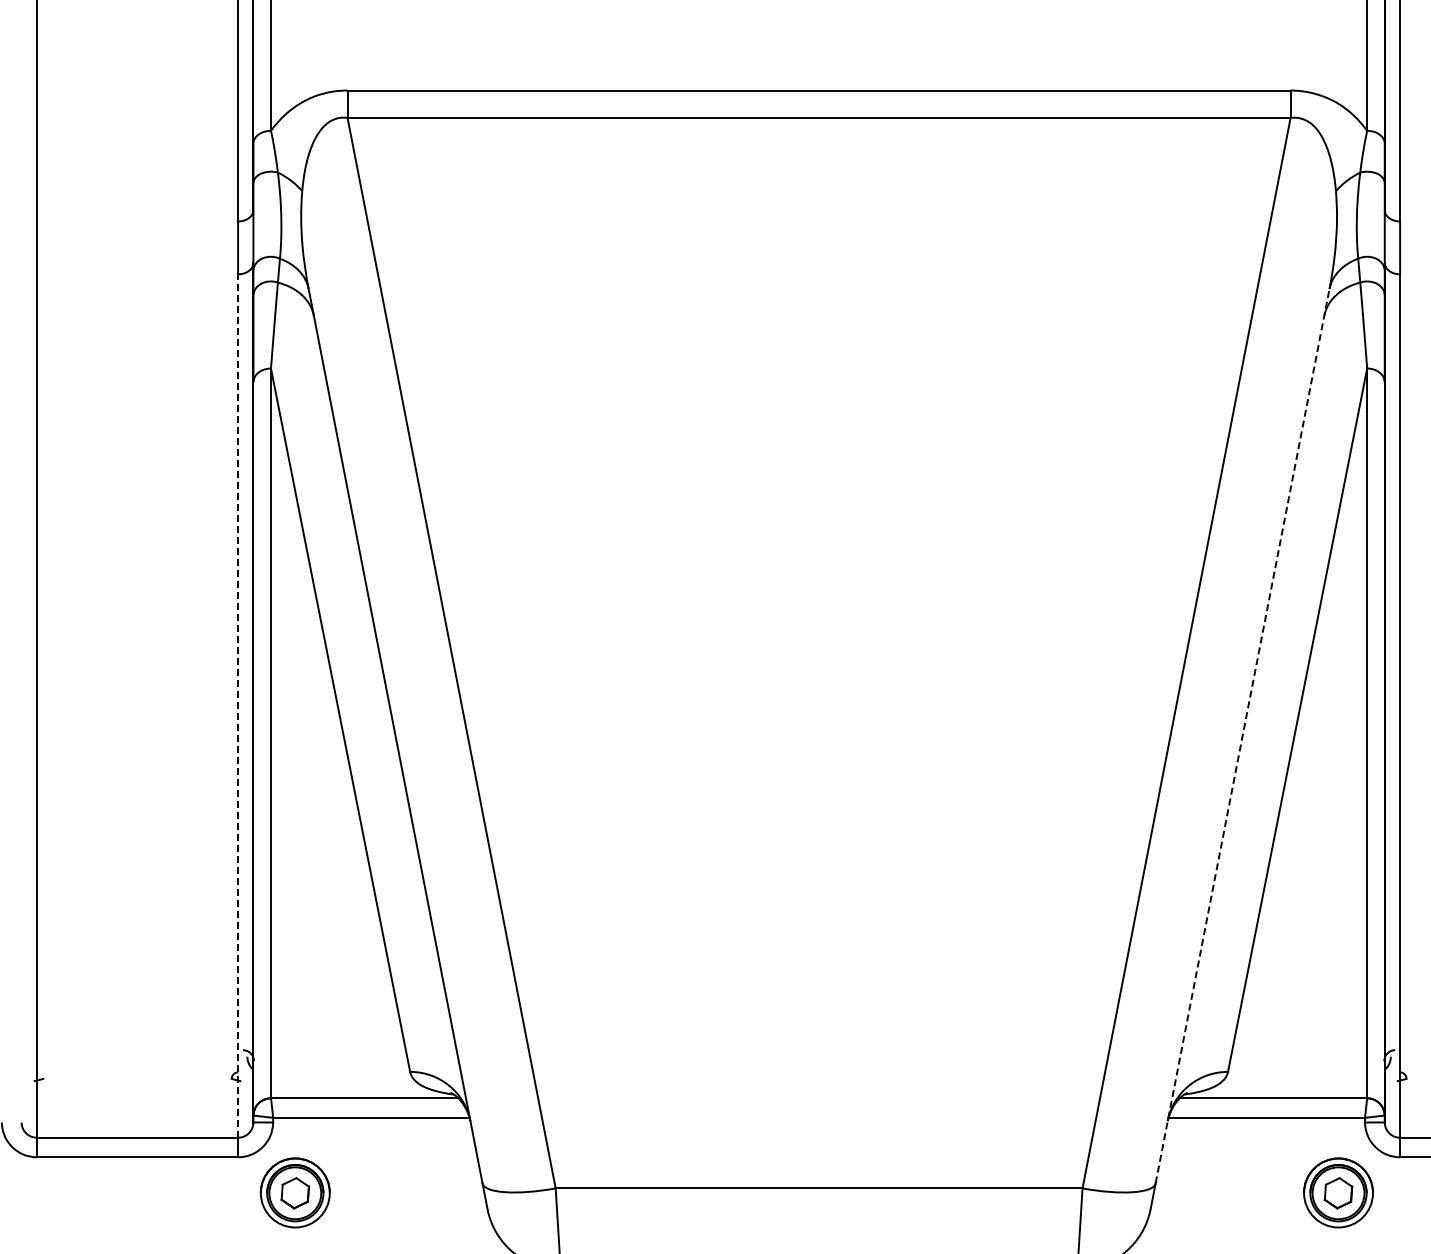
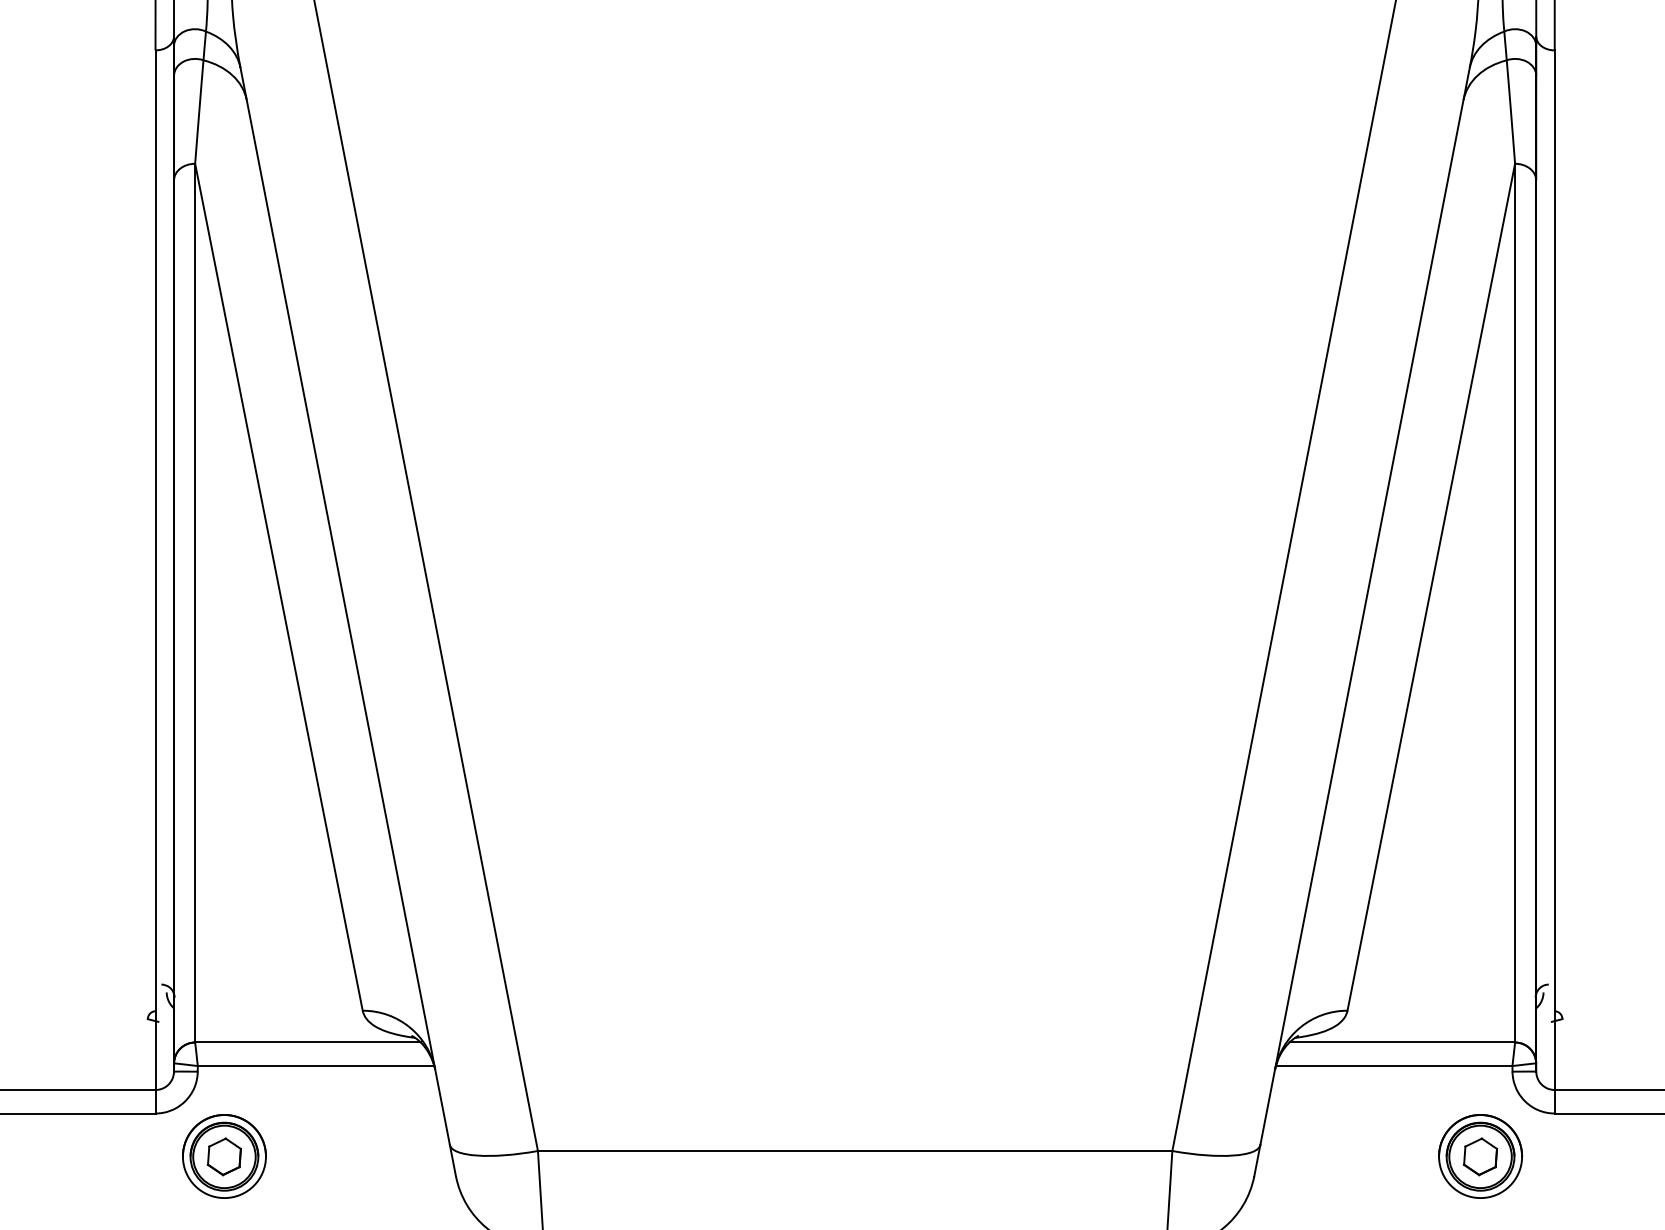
line: (238, 706) -> (156, 570), dashed -> solid
line: (1242, 736) -> (1364, 606), dashed -> solid

